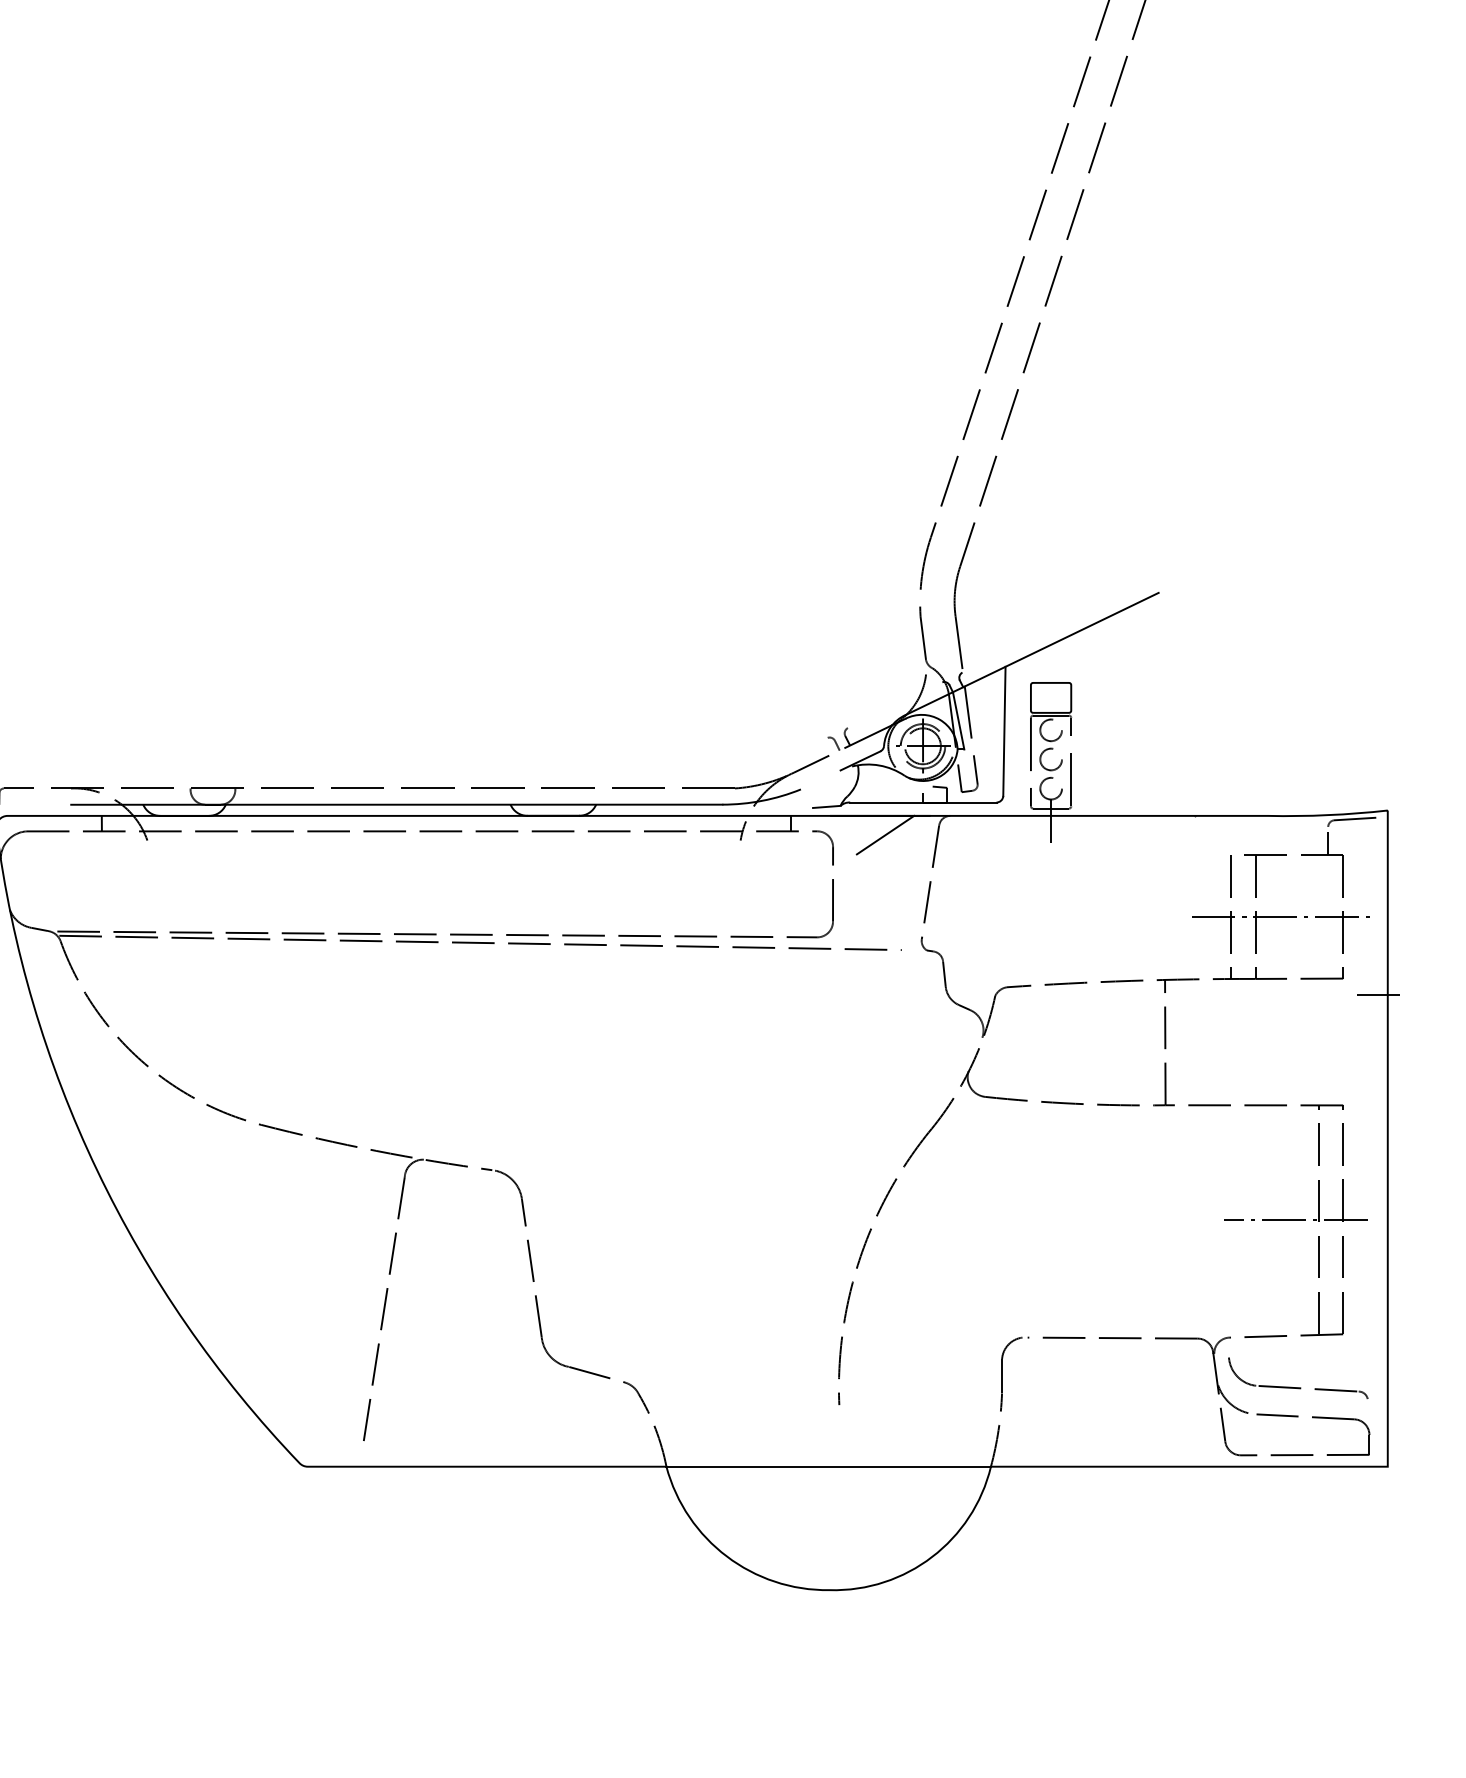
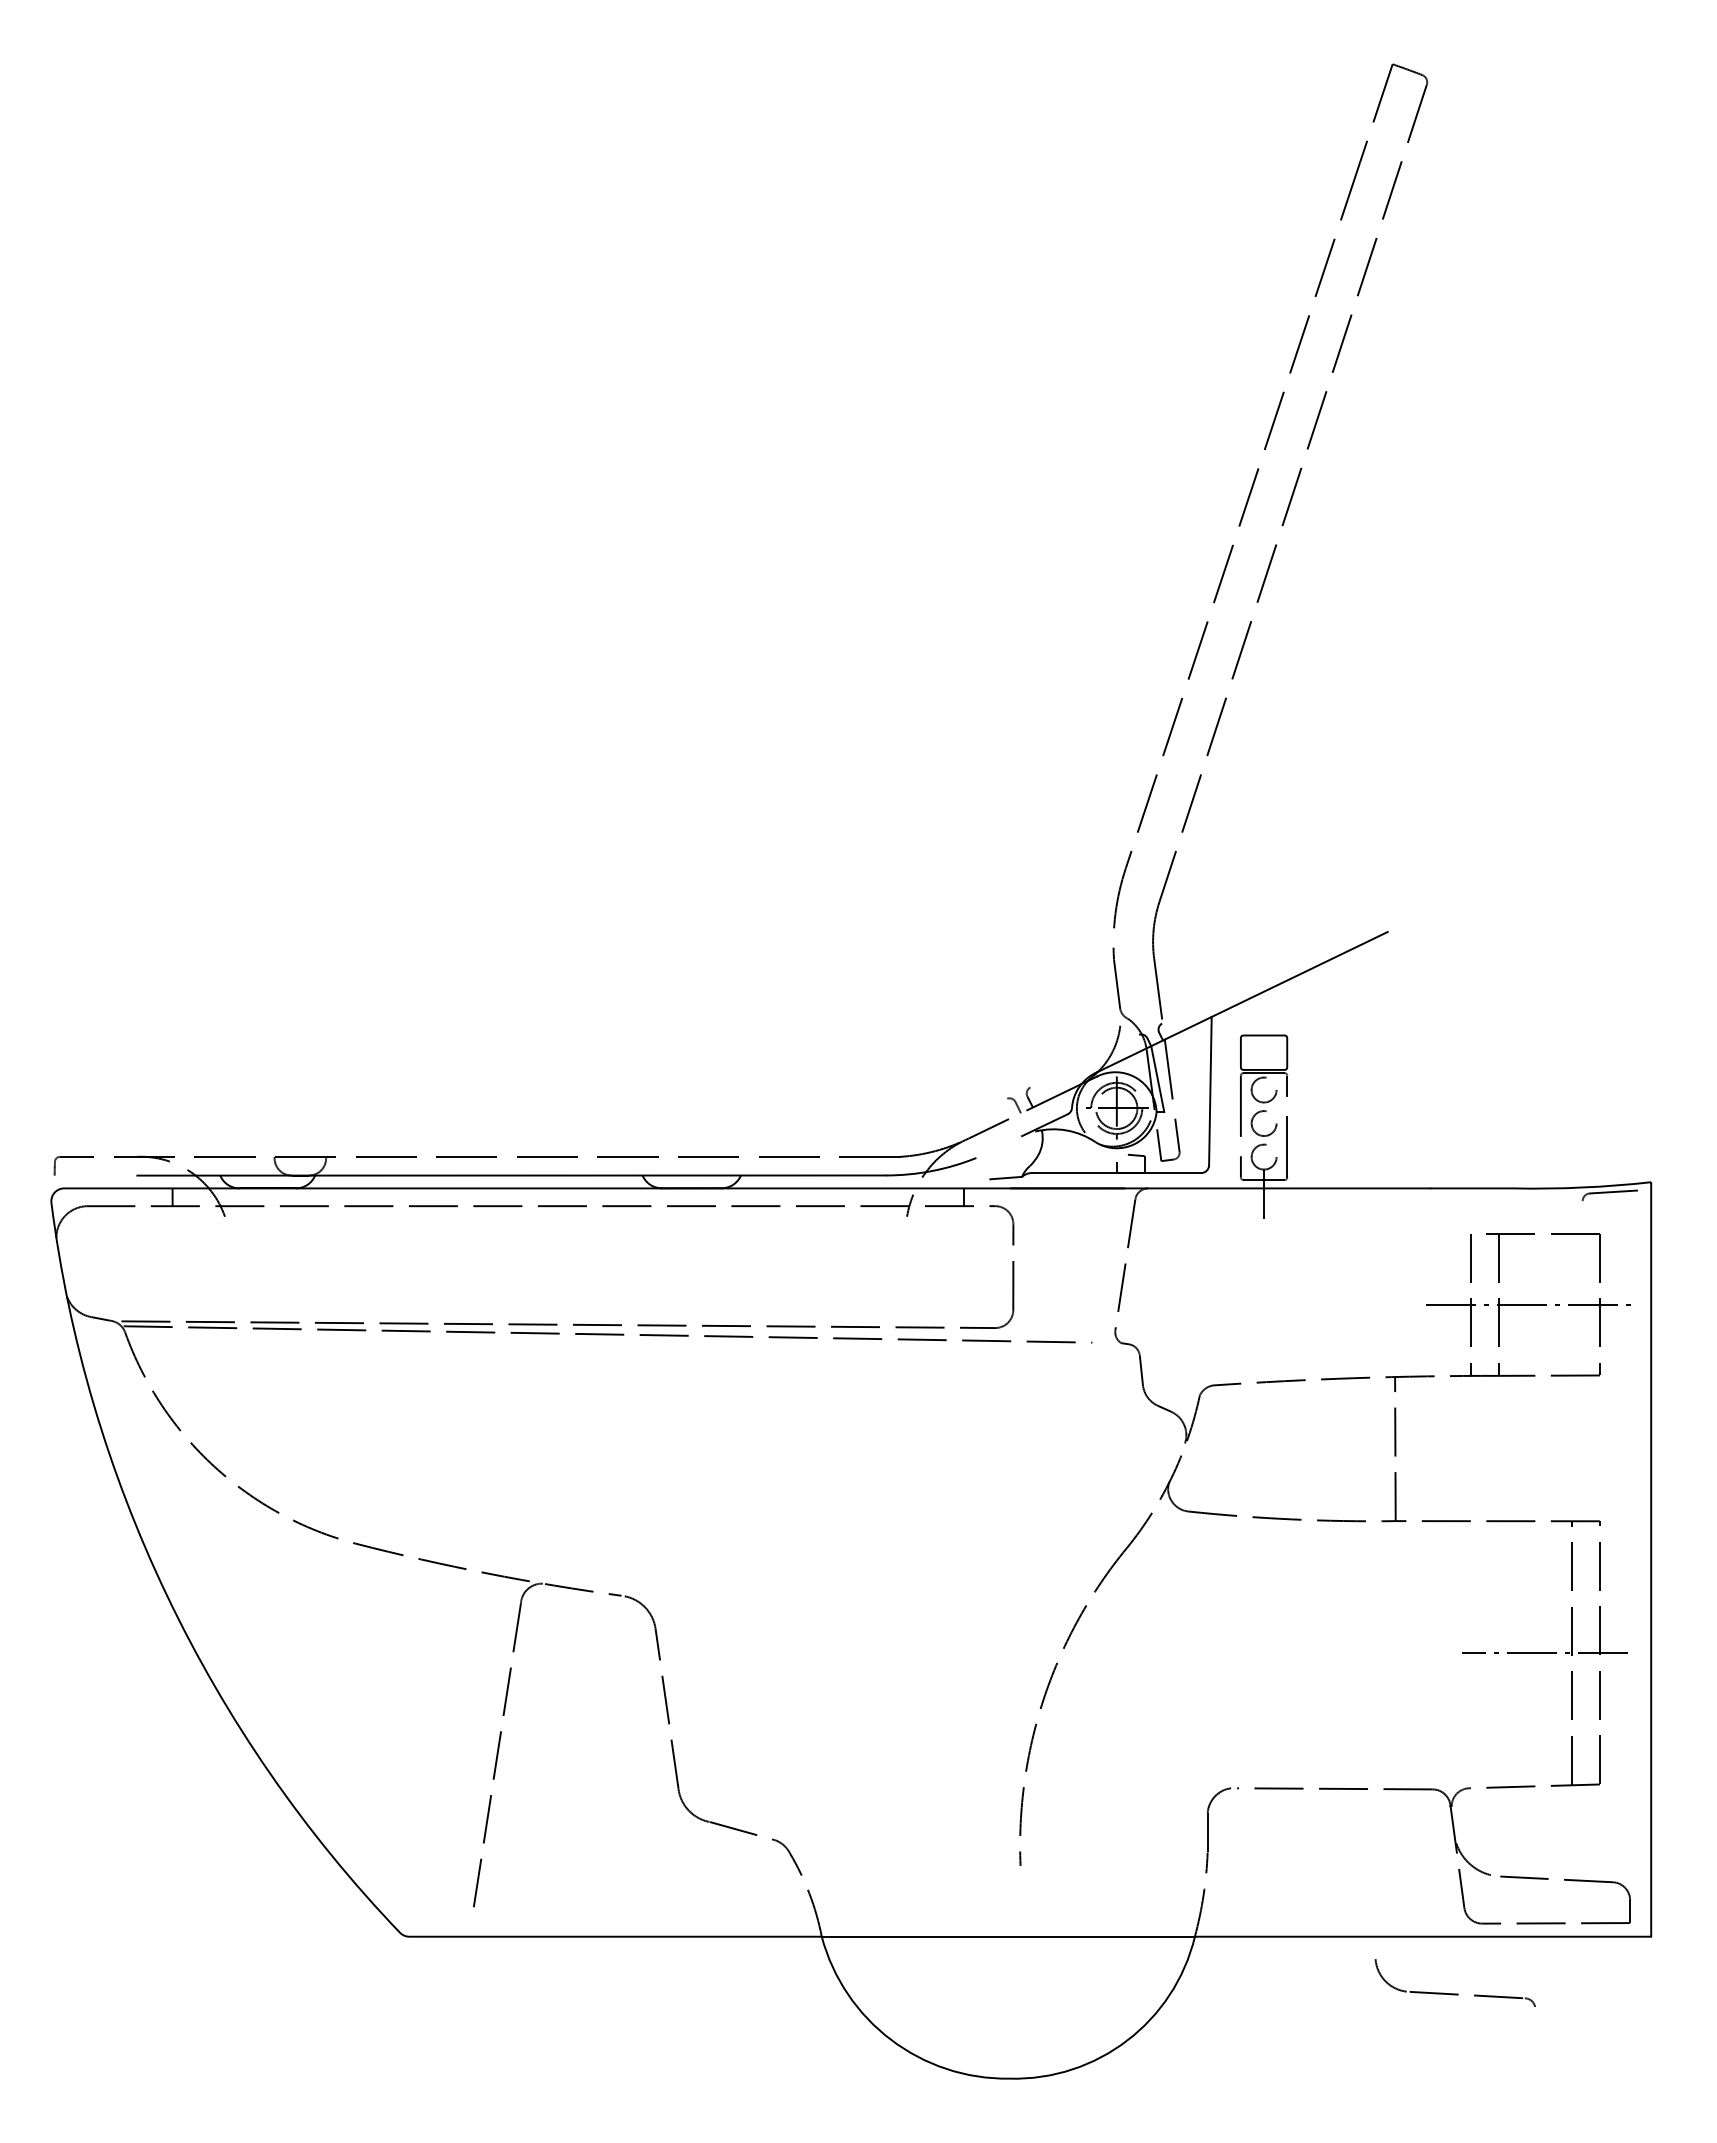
line: (885, 835) -> (1073, 1210), removed
line: (1328, 843) -> (1582, 1220), removed
line: (1381, 995) -> (1643, 1394), removed
part: (1297, 1387) -> (1454, 1993), moved

